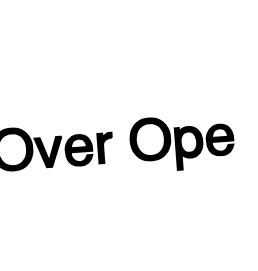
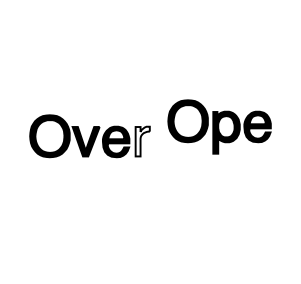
part: (182, 142) -> (219, 126), moved
fill: (105, 147) -> (142, 141), removed

